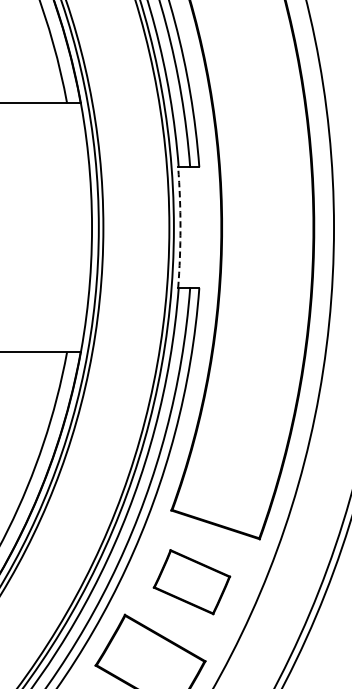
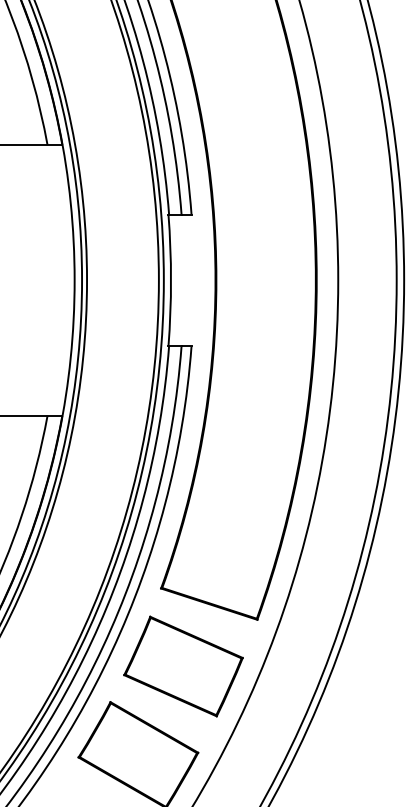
arc: (180, 227) -> (171, 280), dashed -> solid
part: (191, 582) -> (183, 666), size x1.43

